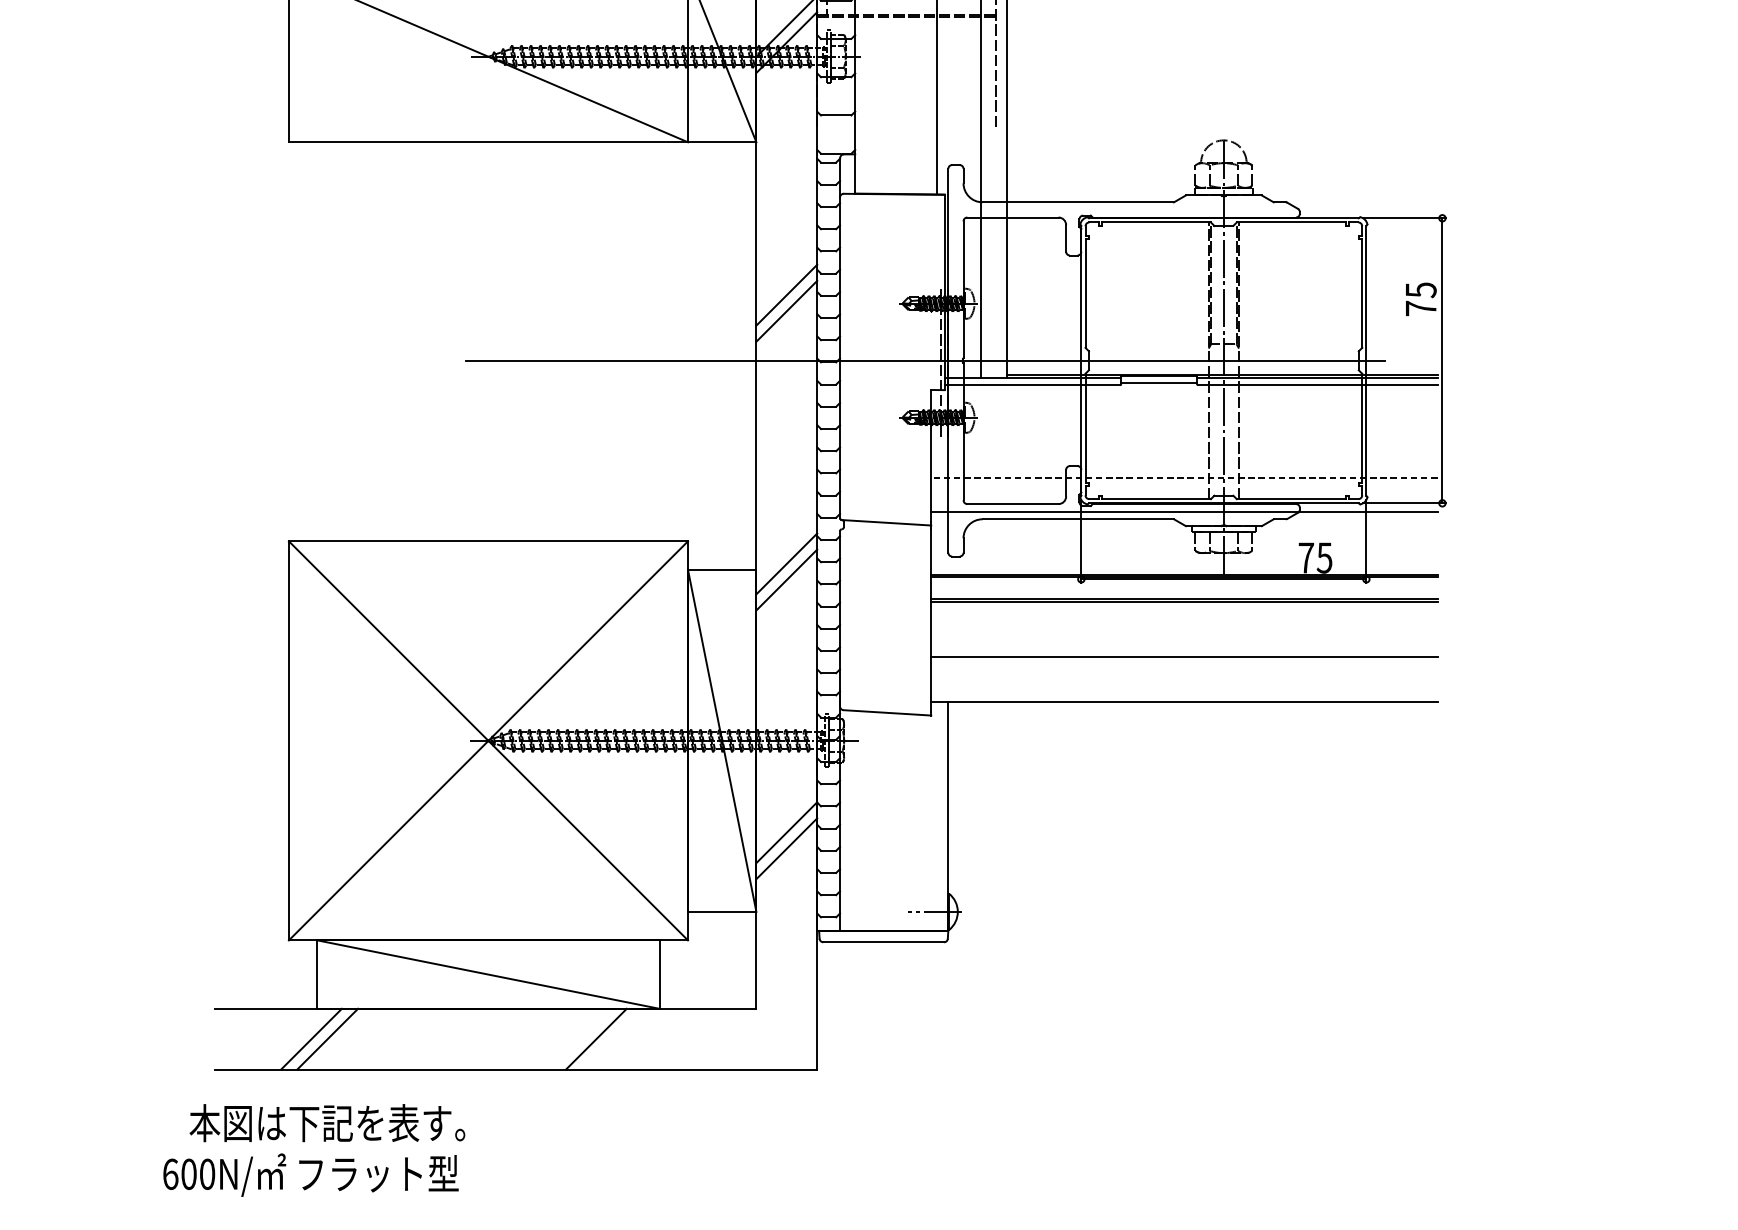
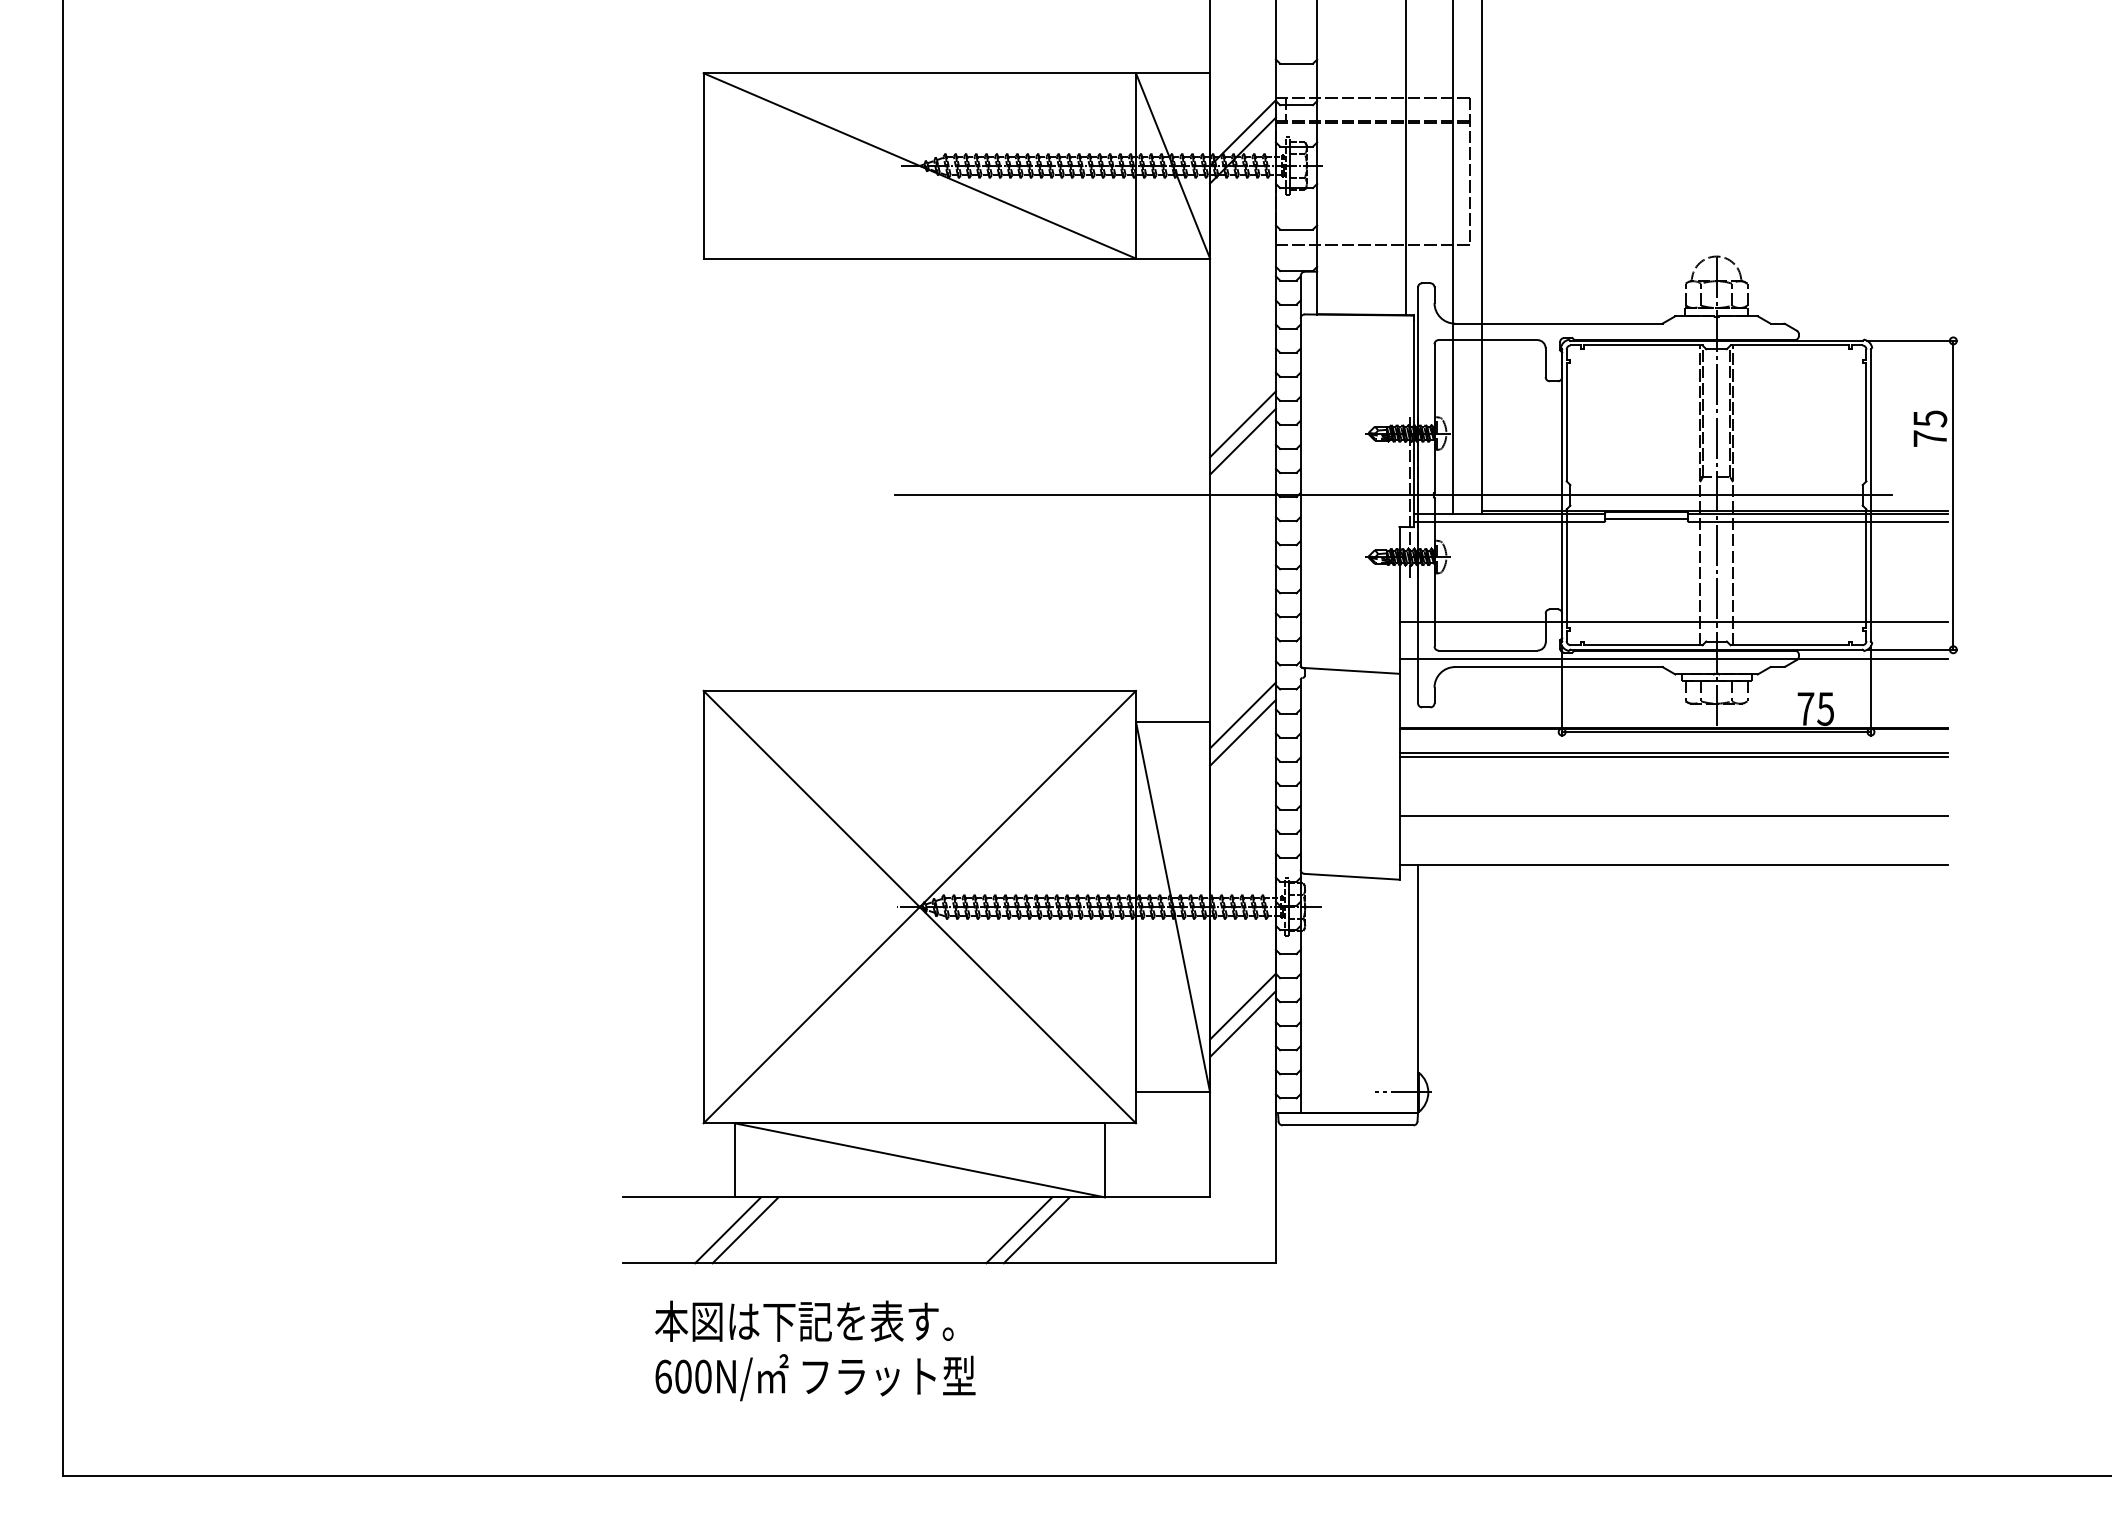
line: (906, 129) -> (1372, 244), added
line: (1184, 478) -> (1673, 622), dashed -> solid
line: (580, 1039) -> (1019, 1230), added
text: (327, 1122) -> (804, 1320), moved
text: (310, 1175) -> (815, 1377), moved

